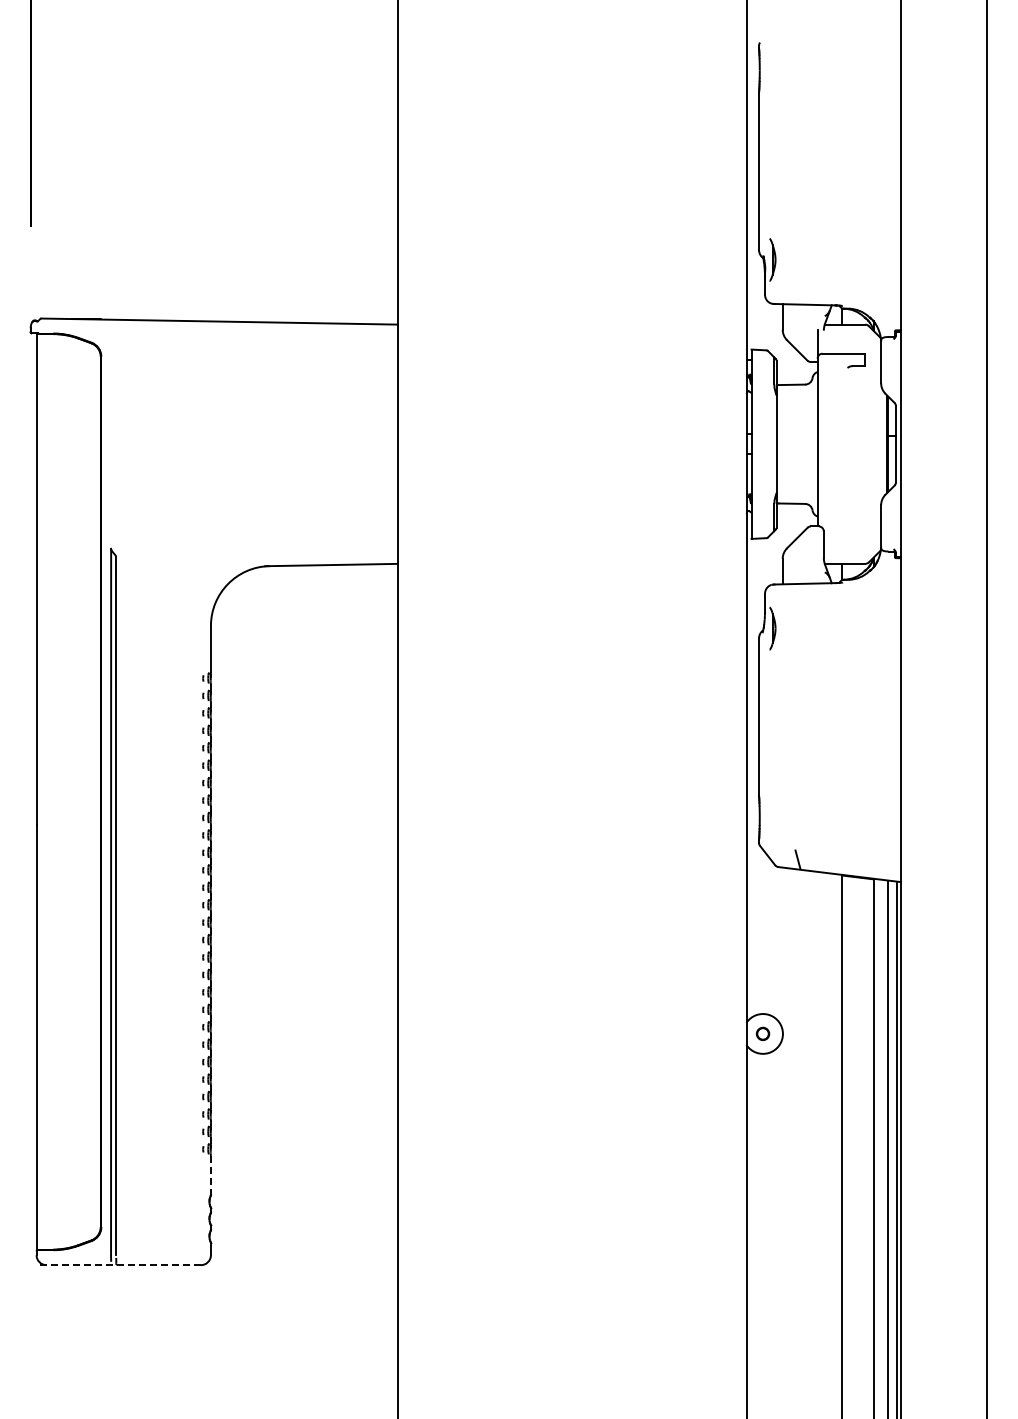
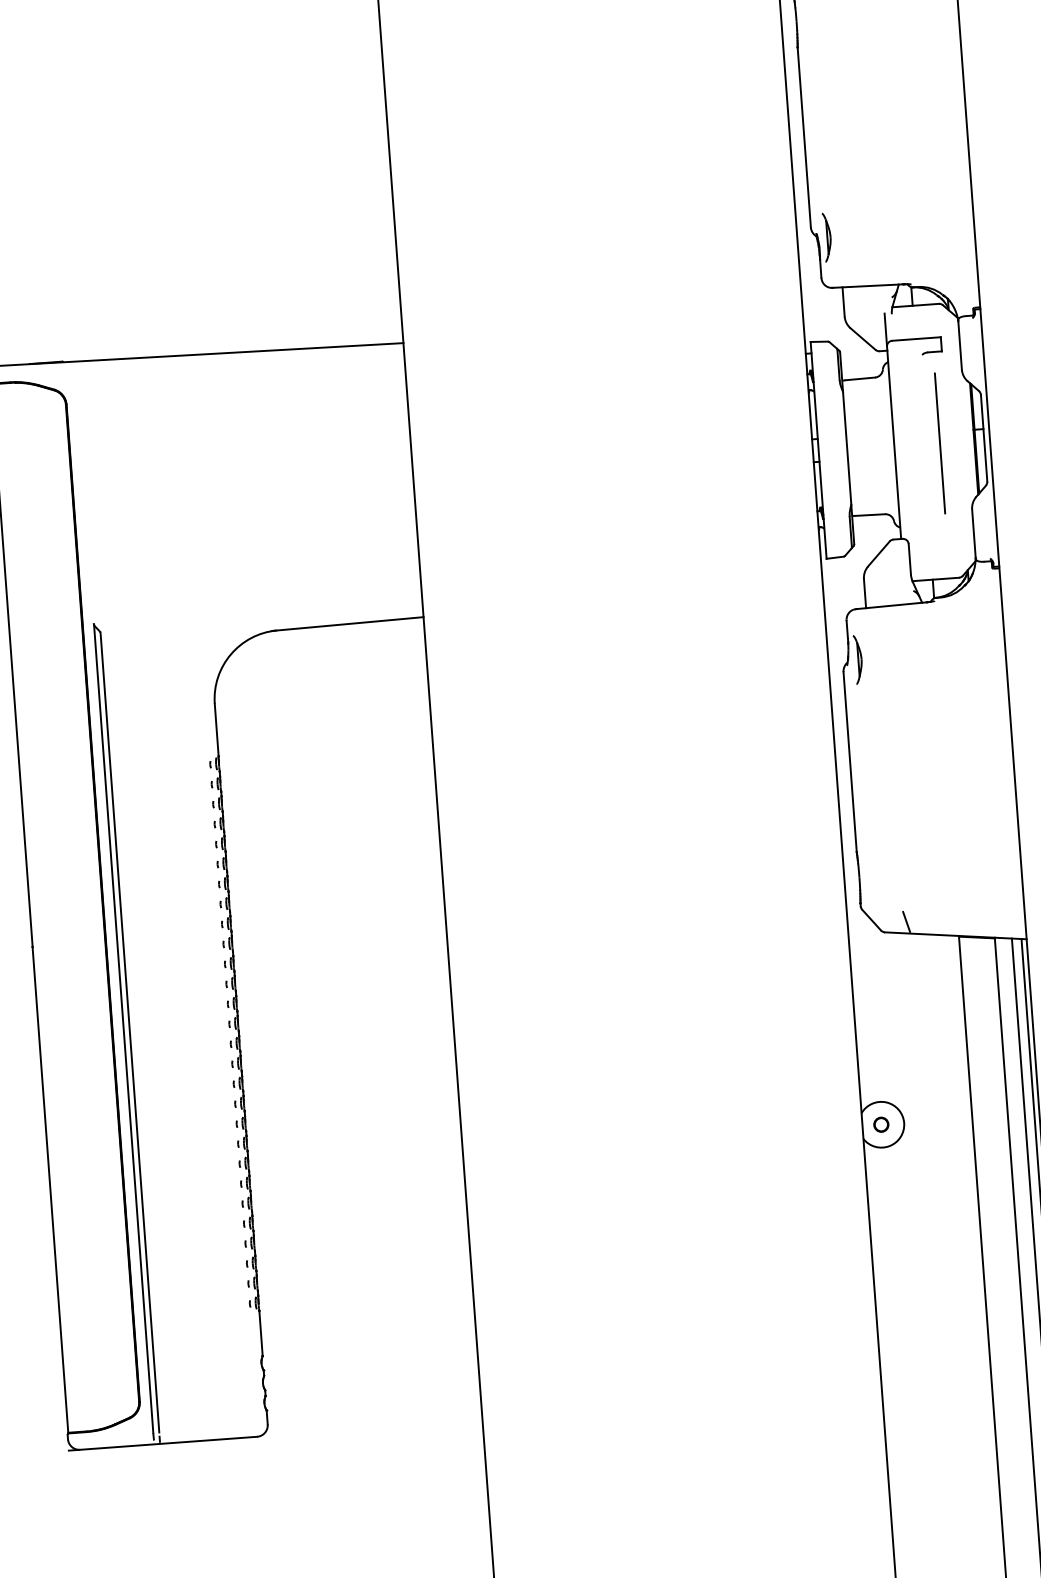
line: (856, 445) -> (938, 442), added
line: (210, 1176) -> (260, 1334), dashed -> solid
line: (118, 1265) -> (162, 1444), dashed -> solid

